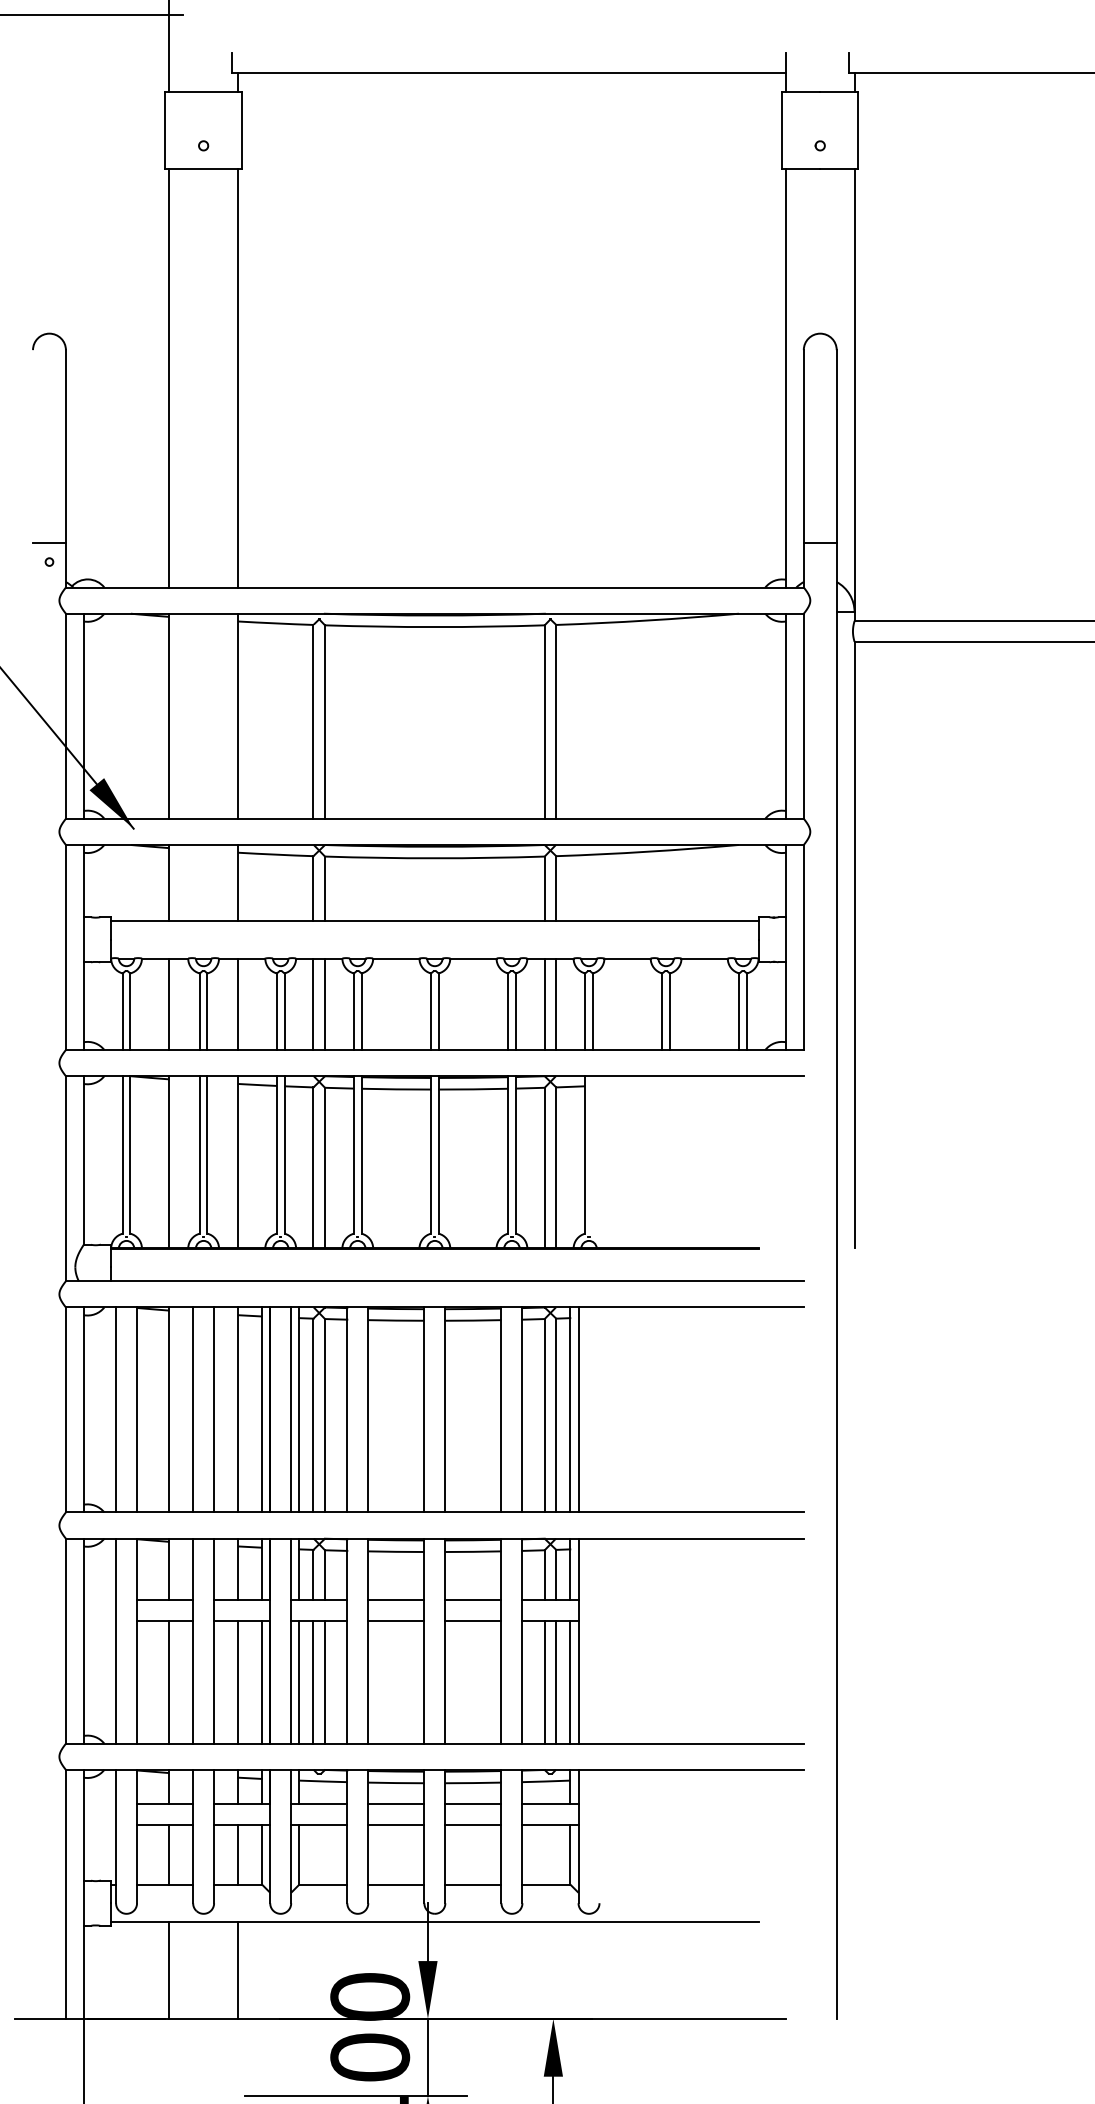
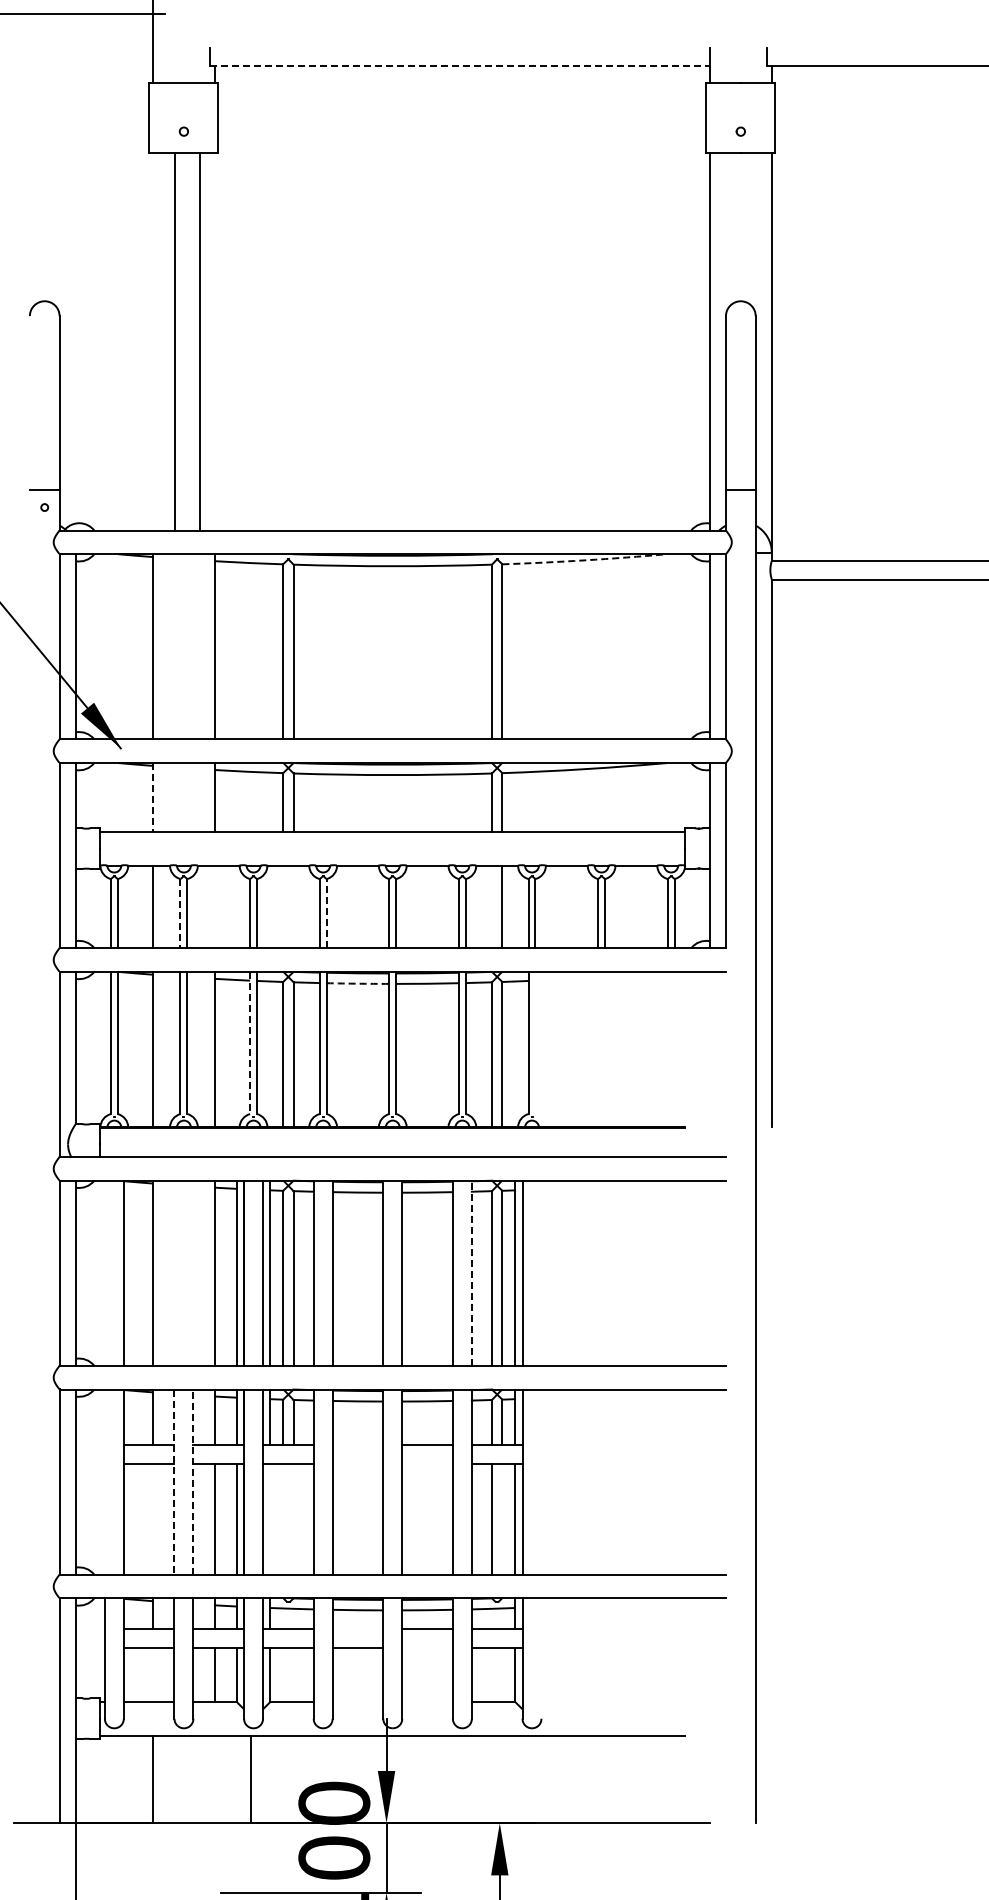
line: (509, 72) -> (460, 65), solid -> dashed
line: (168, 378) -> (199, 341), moved
line: (237, 378) -> (174, 341), moved
arc: (647, 620) -> (584, 560), solid -> dashed
line: (168, 883) -> (152, 797), solid -> dashed
line: (237, 1003) -> (214, 906), removed
line: (313, 1003) -> (283, 906), removed
line: (324, 1003) -> (293, 906), removed
line: (544, 1003) -> (491, 906), removed
line: (199, 1011) -> (180, 913), solid -> dashed
line: (361, 1011) -> (326, 913), solid -> dashed
arc: (395, 1089) -> (357, 983), solid -> dashed
line: (277, 1155) -> (250, 1043), solid -> dashed
line: (115, 1409) -> (104, 1272), removed
line: (193, 1409) -> (174, 1272), removed
line: (214, 1409) -> (193, 1272), removed
line: (522, 1410) -> (471, 1273), solid -> dashed
line: (395, 1599) -> (357, 1444), removed
line: (395, 1620) -> (357, 1463), removed
line: (473, 1620) -> (427, 1463), removed
line: (115, 1640) -> (104, 1481), removed
line: (193, 1641) -> (174, 1482), solid -> dashed
line: (214, 1641) -> (193, 1482), solid -> dashed
line: (168, 1681) -> (152, 1518), removed
line: (299, 1681) -> (270, 1518), removed
line: (313, 1681) -> (283, 1518), removed
line: (324, 1681) -> (293, 1518), removed
line: (556, 1681) -> (502, 1518), removed
line: (395, 1804) -> (357, 1629), removed
line: (473, 1825) -> (427, 1648), removed
line: (168, 1854) -> (152, 1674), removed
line: (395, 1884) -> (357, 1701), removed
line: (473, 1884) -> (427, 1701), removed
line: (237, 1970) -> (250, 1779), moved

